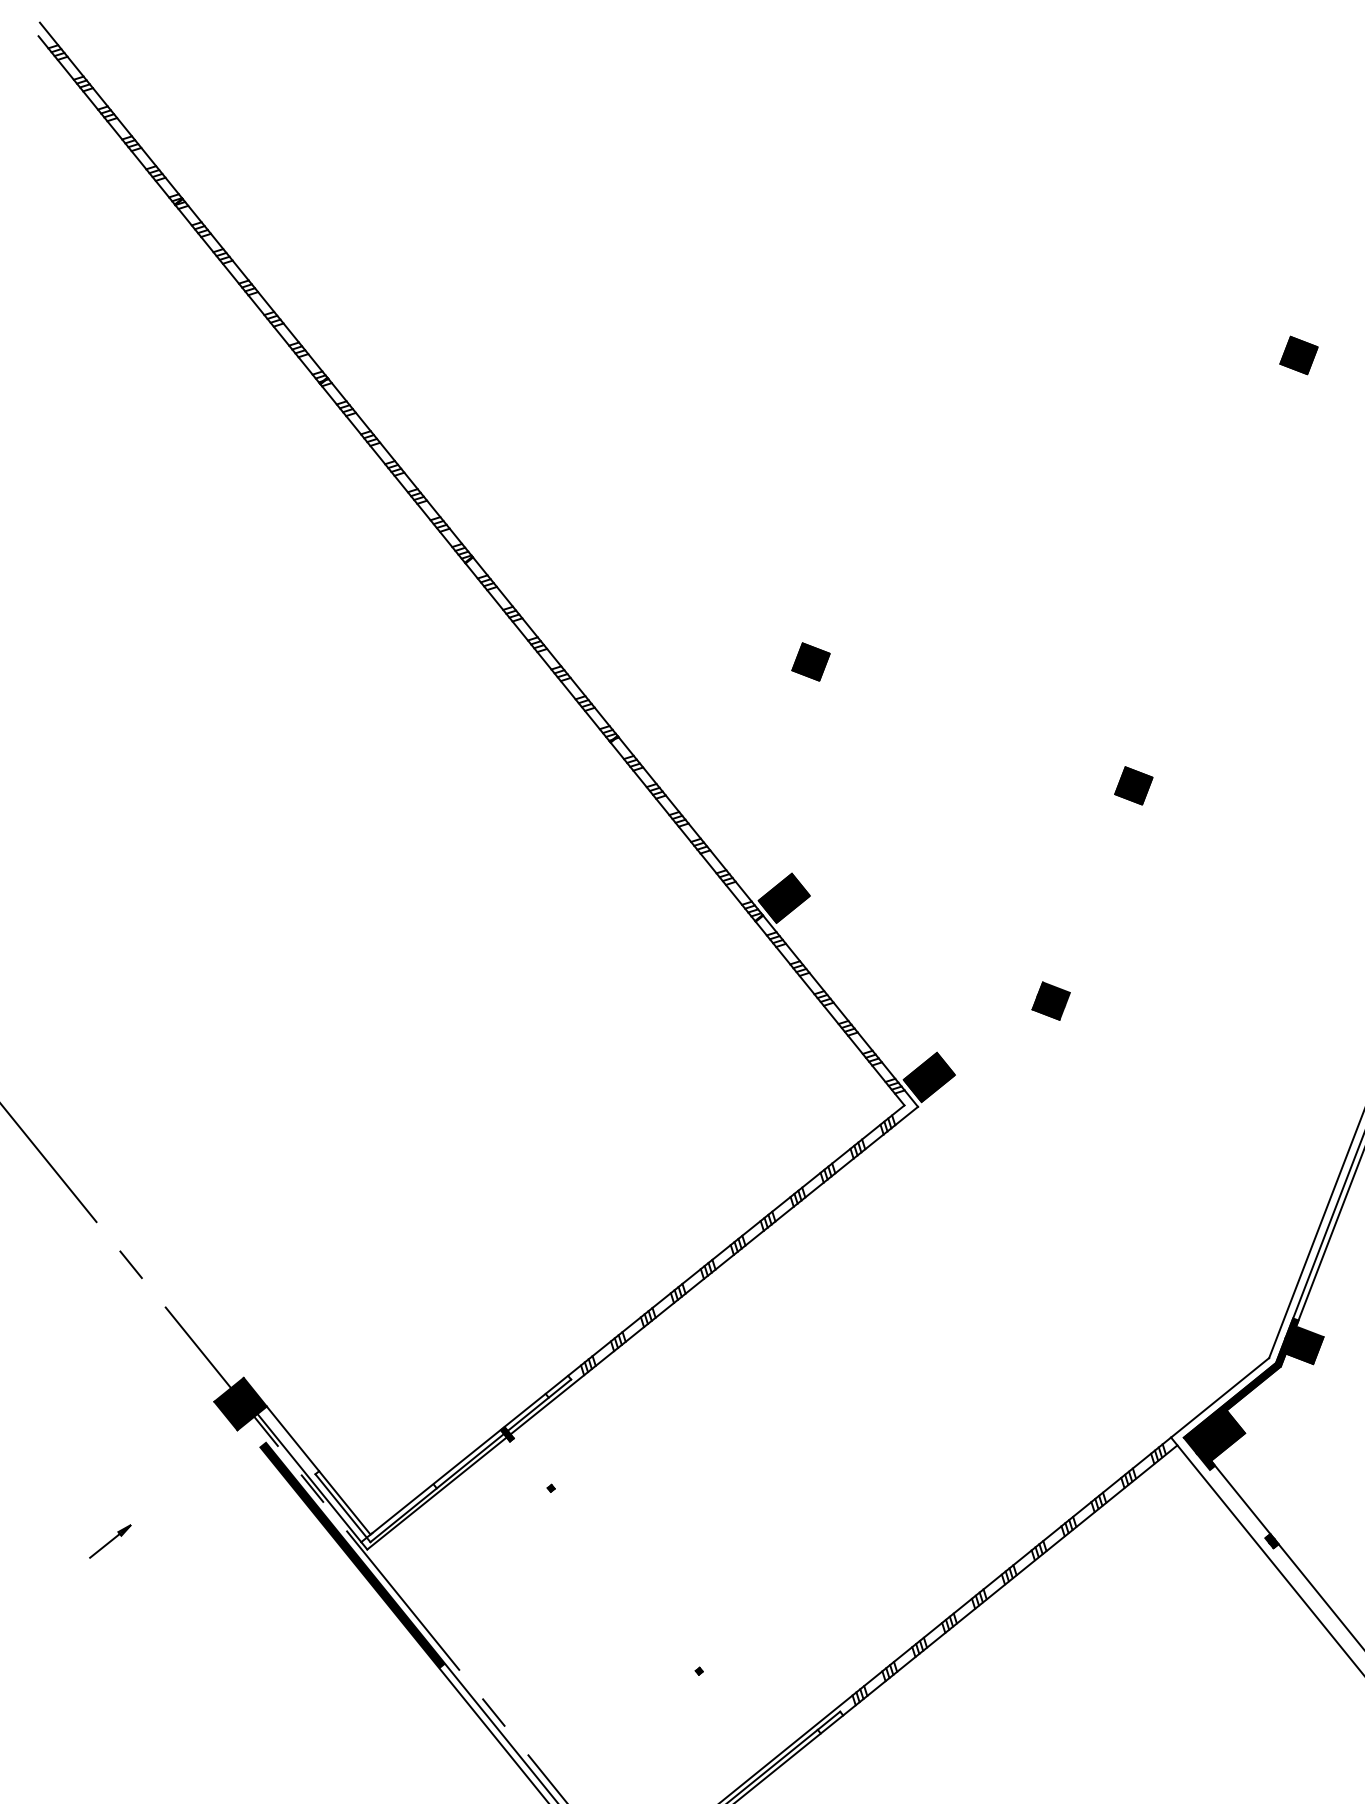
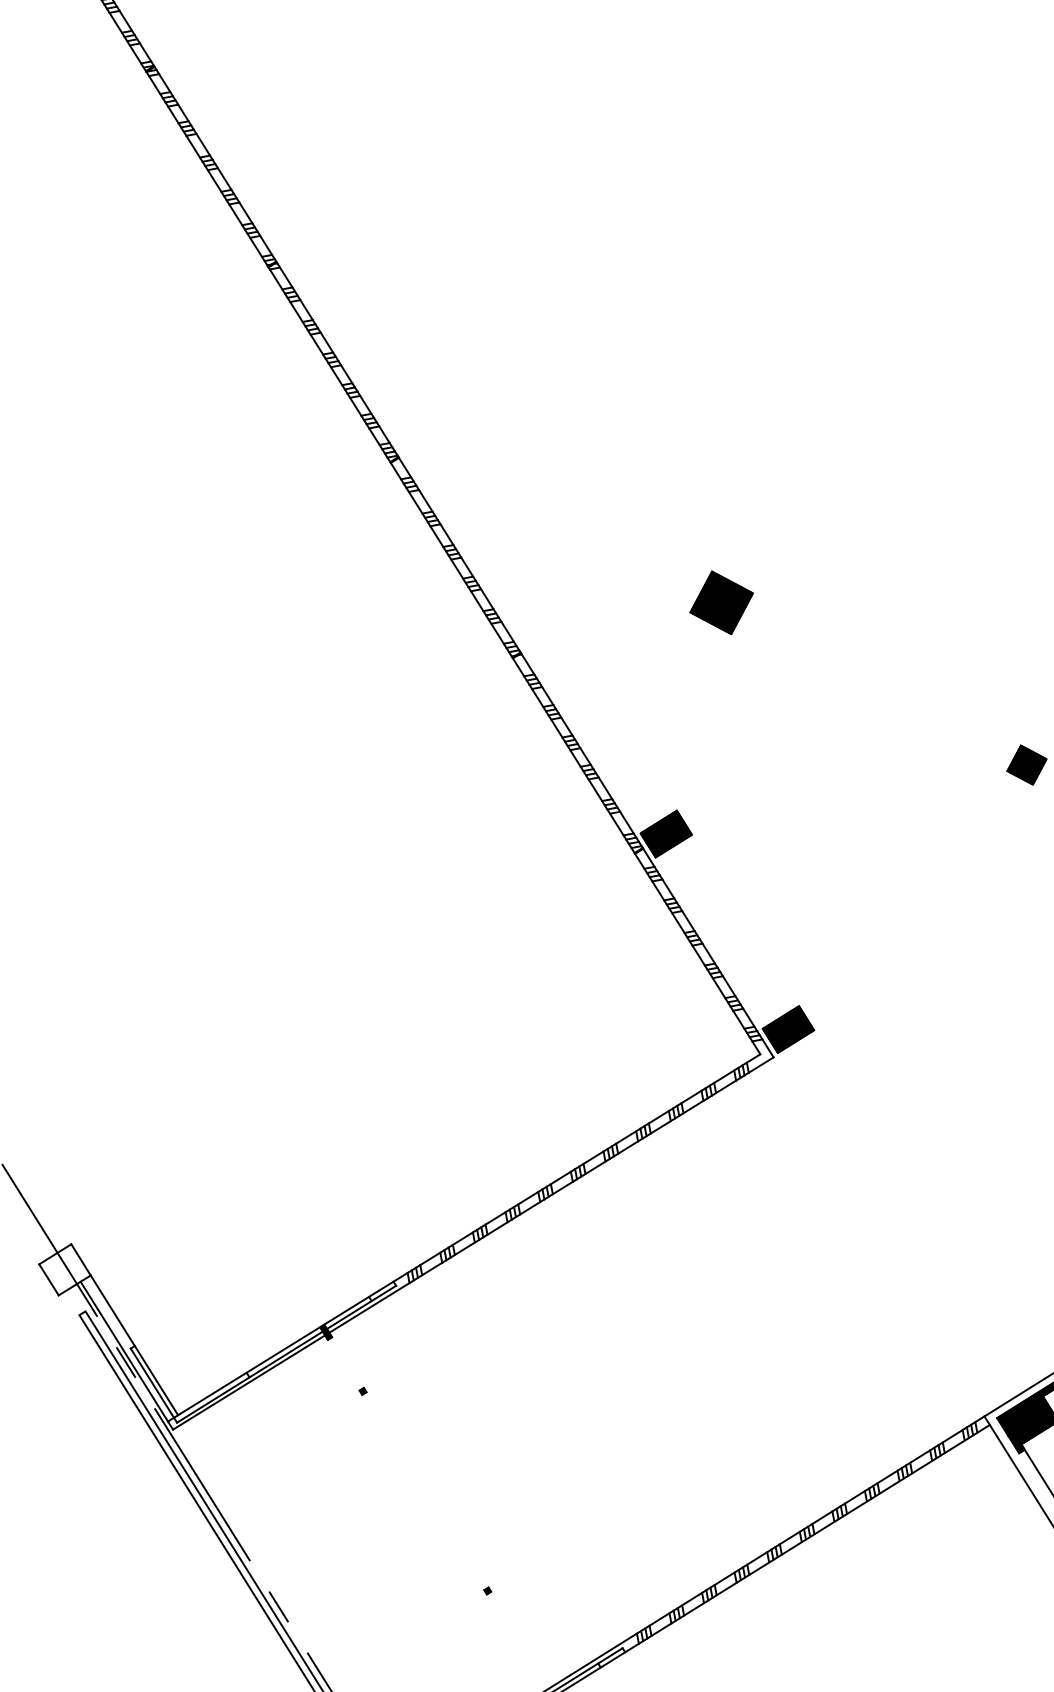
part: (810, 661) -> (721, 602), size x1.6
part: (1050, 1000) -> (918, 967), removed
fill: (240, 1403) -> (65, 1269), removed
fill: (352, 1555) -> (157, 1433), removed

